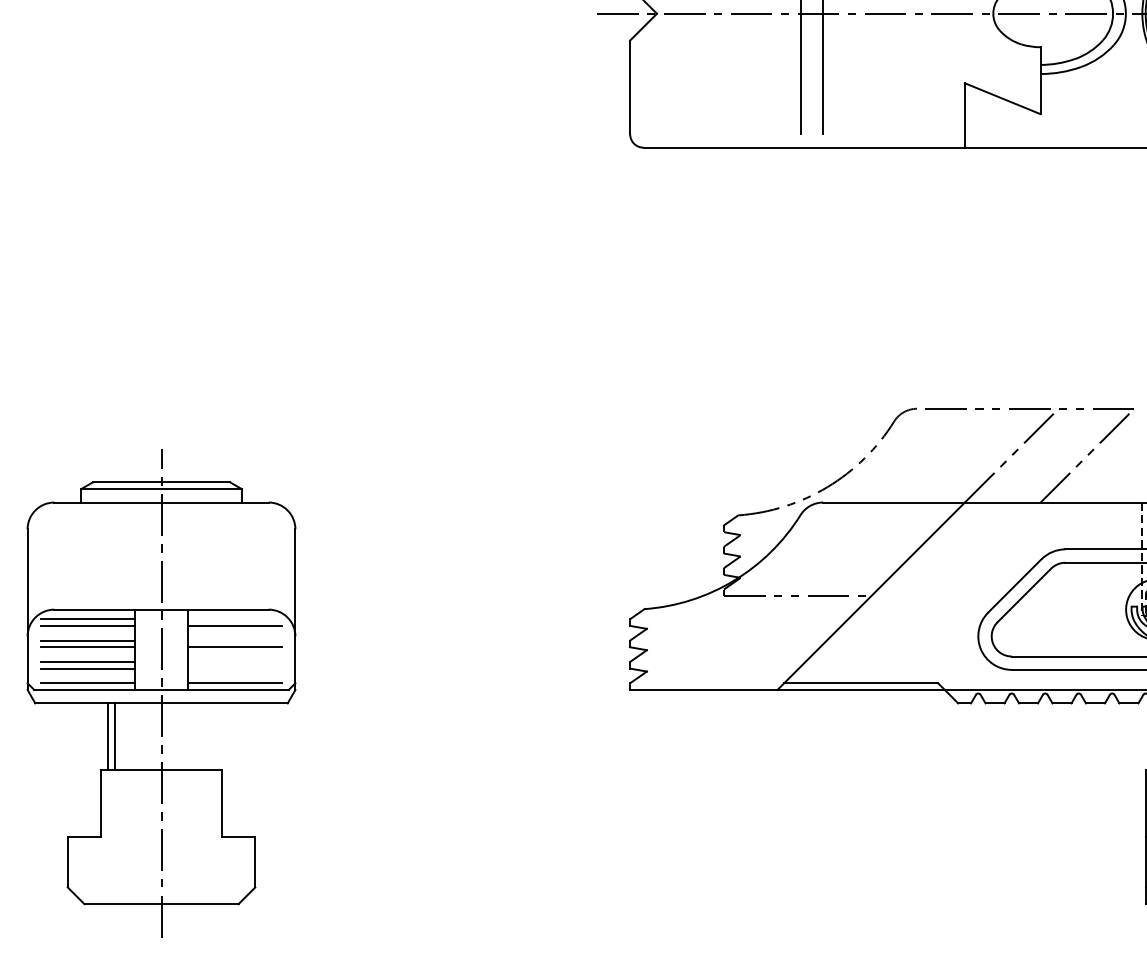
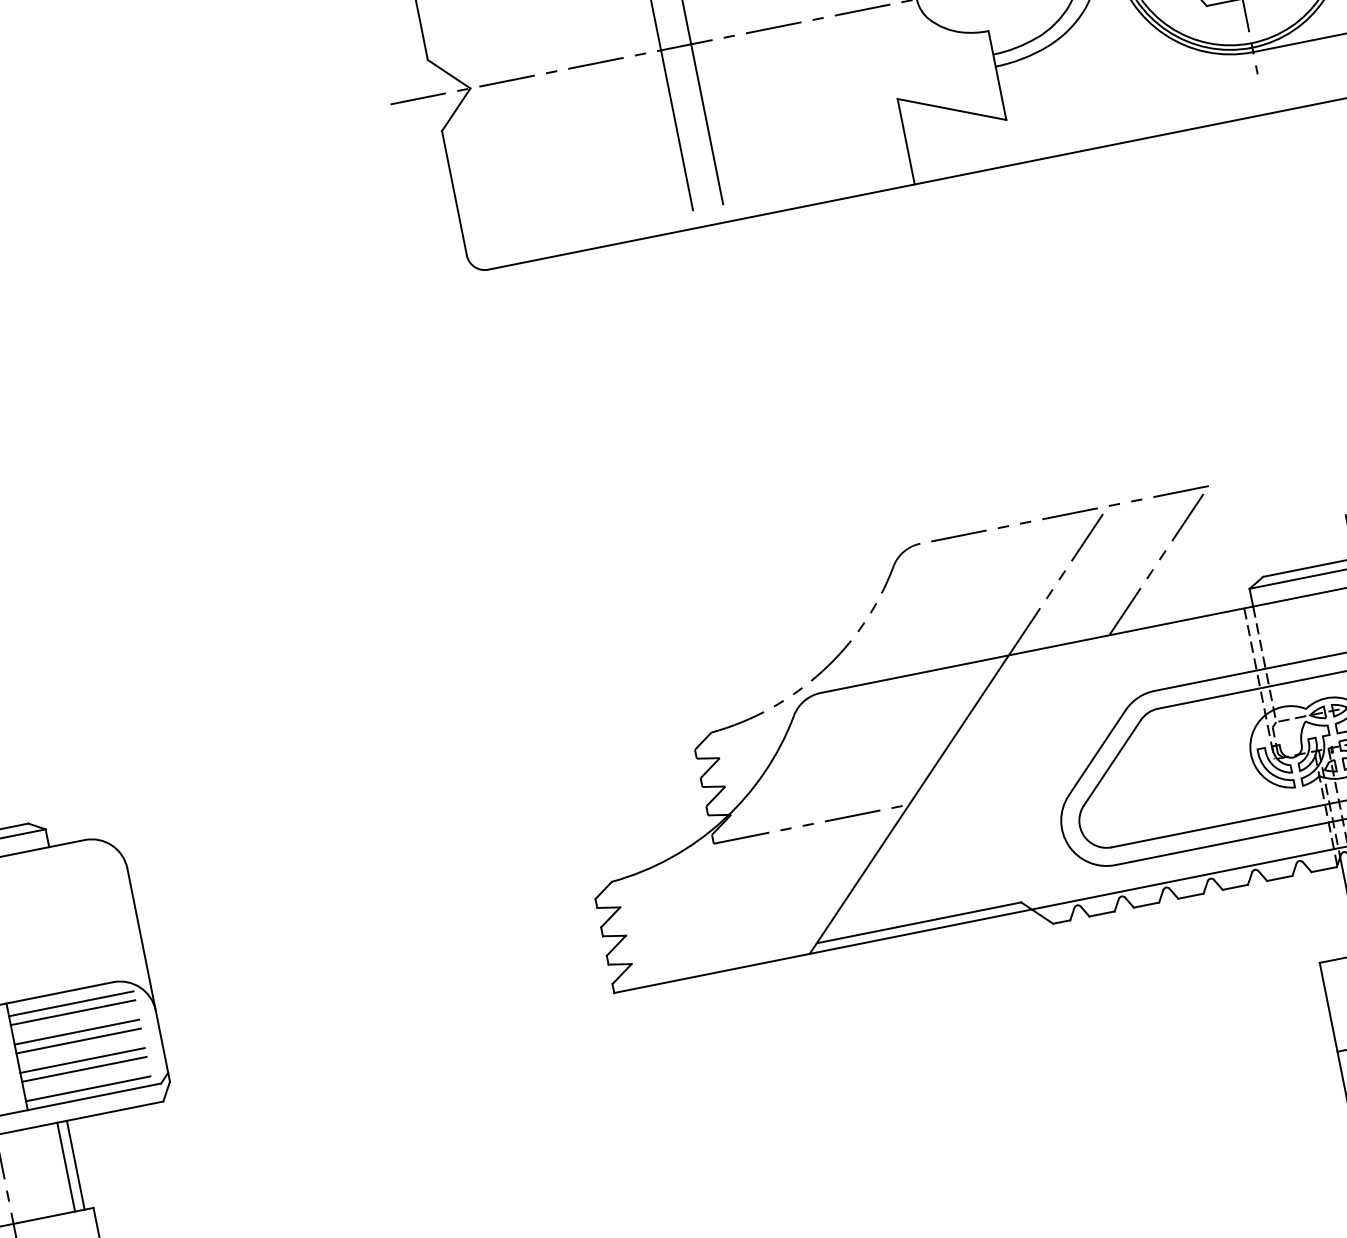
line: (235, 619) -> (71, 1004), added
line: (235, 640) -> (77, 1031), added
line: (235, 661) -> (82, 1059), added
line: (235, 668) -> (84, 1069), added
line: (207, 736) -> (65, 1166), added
line: (215, 736) -> (76, 1164), added

